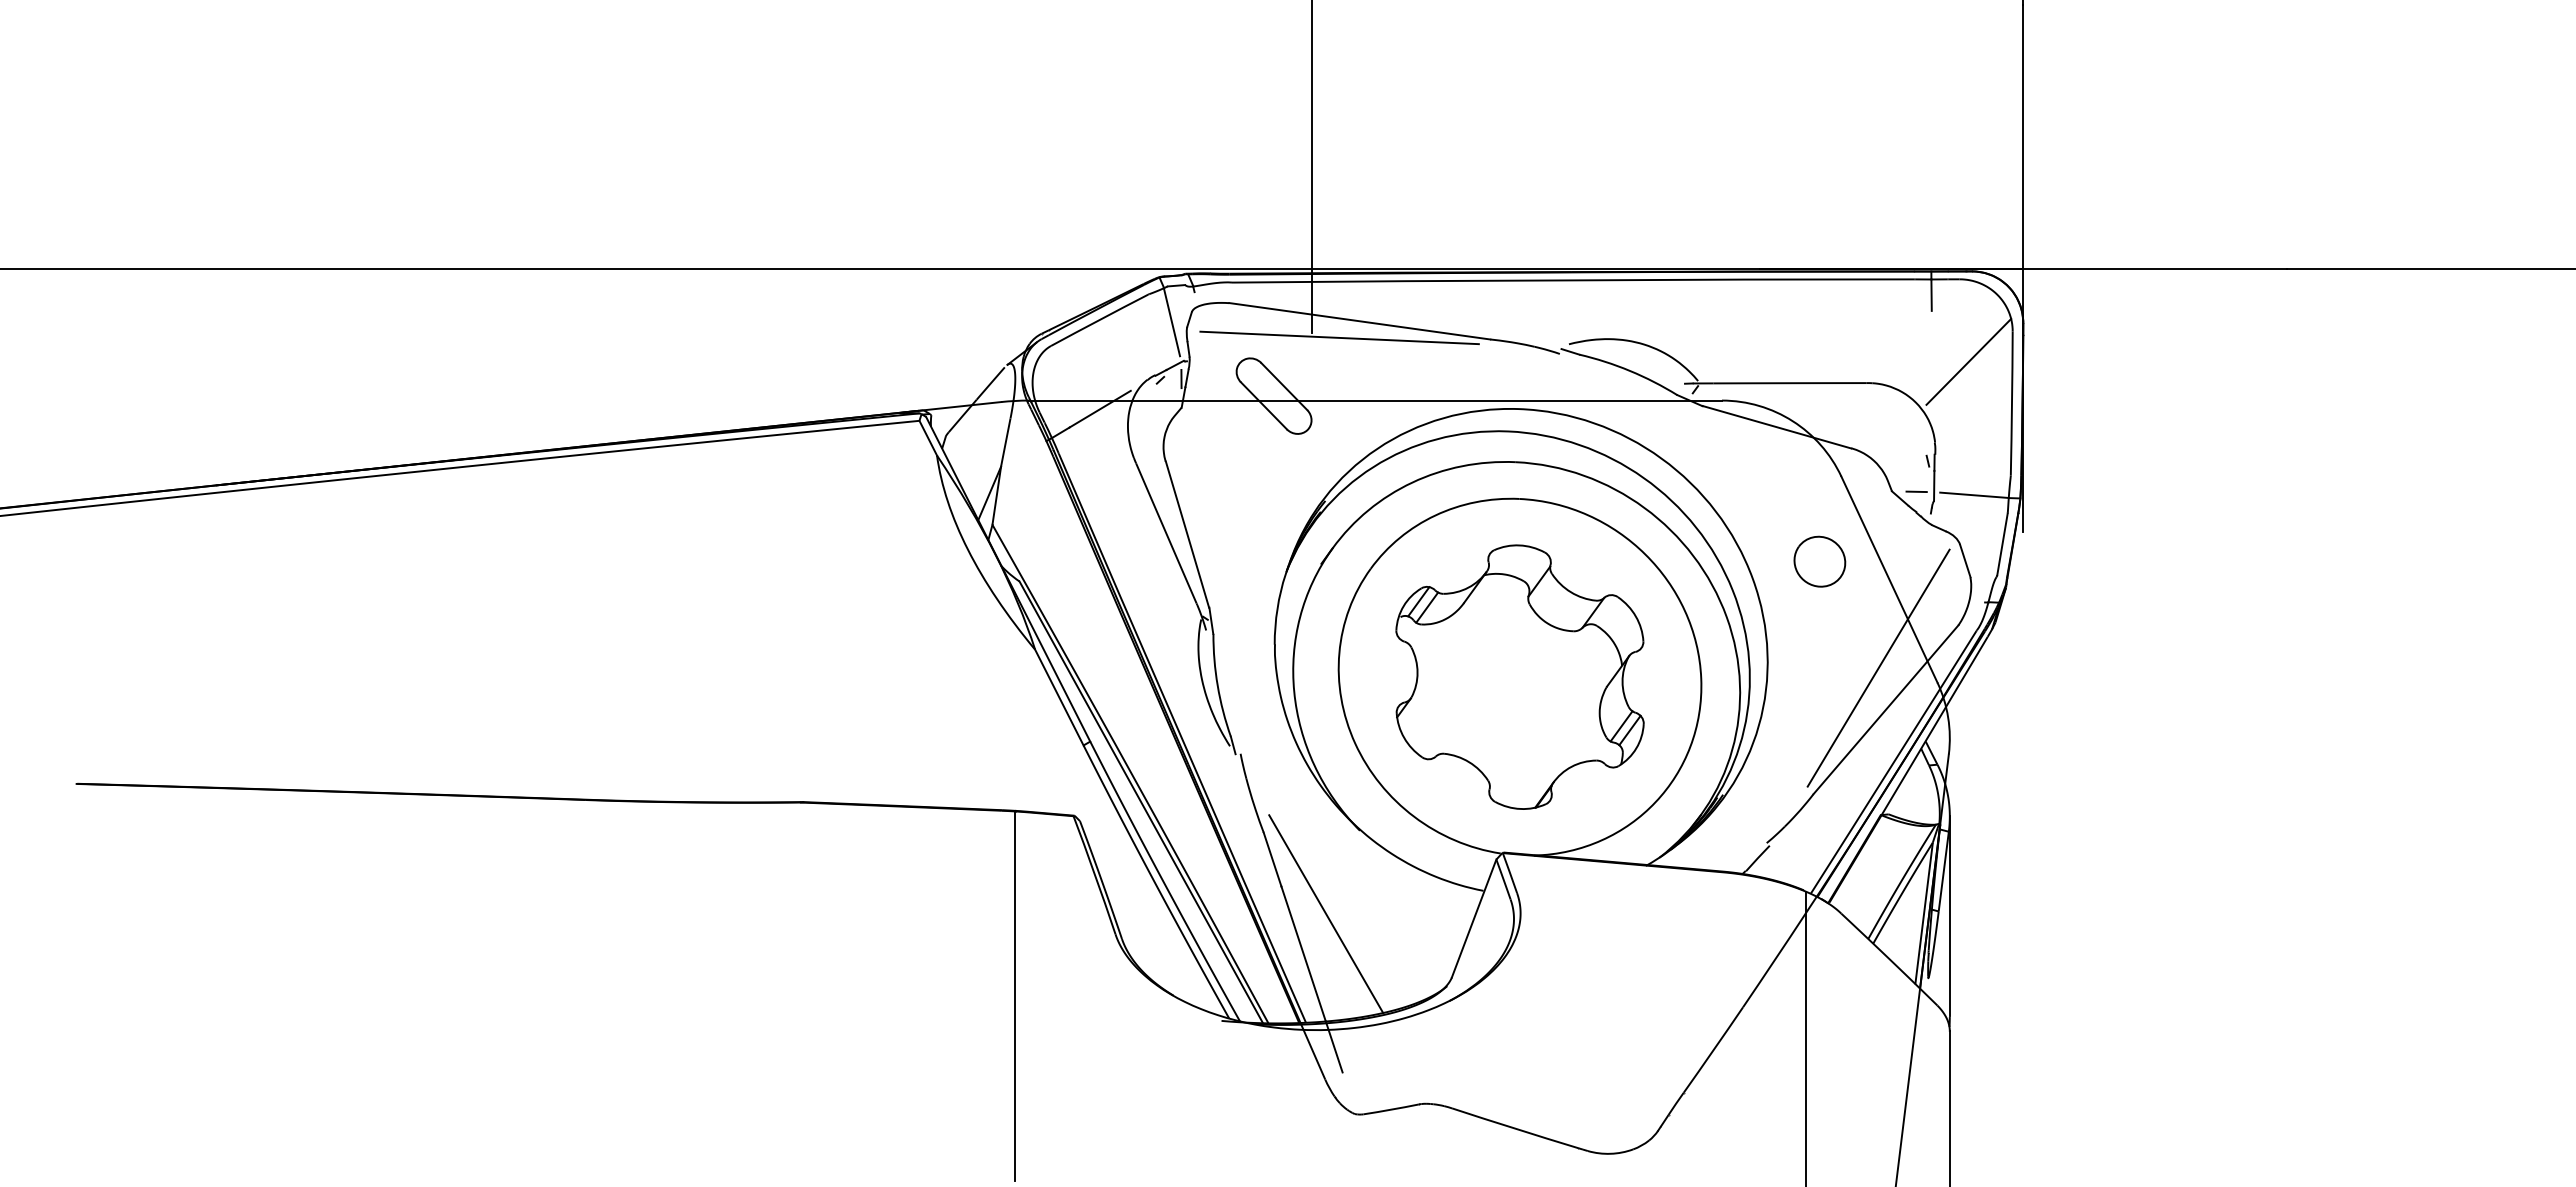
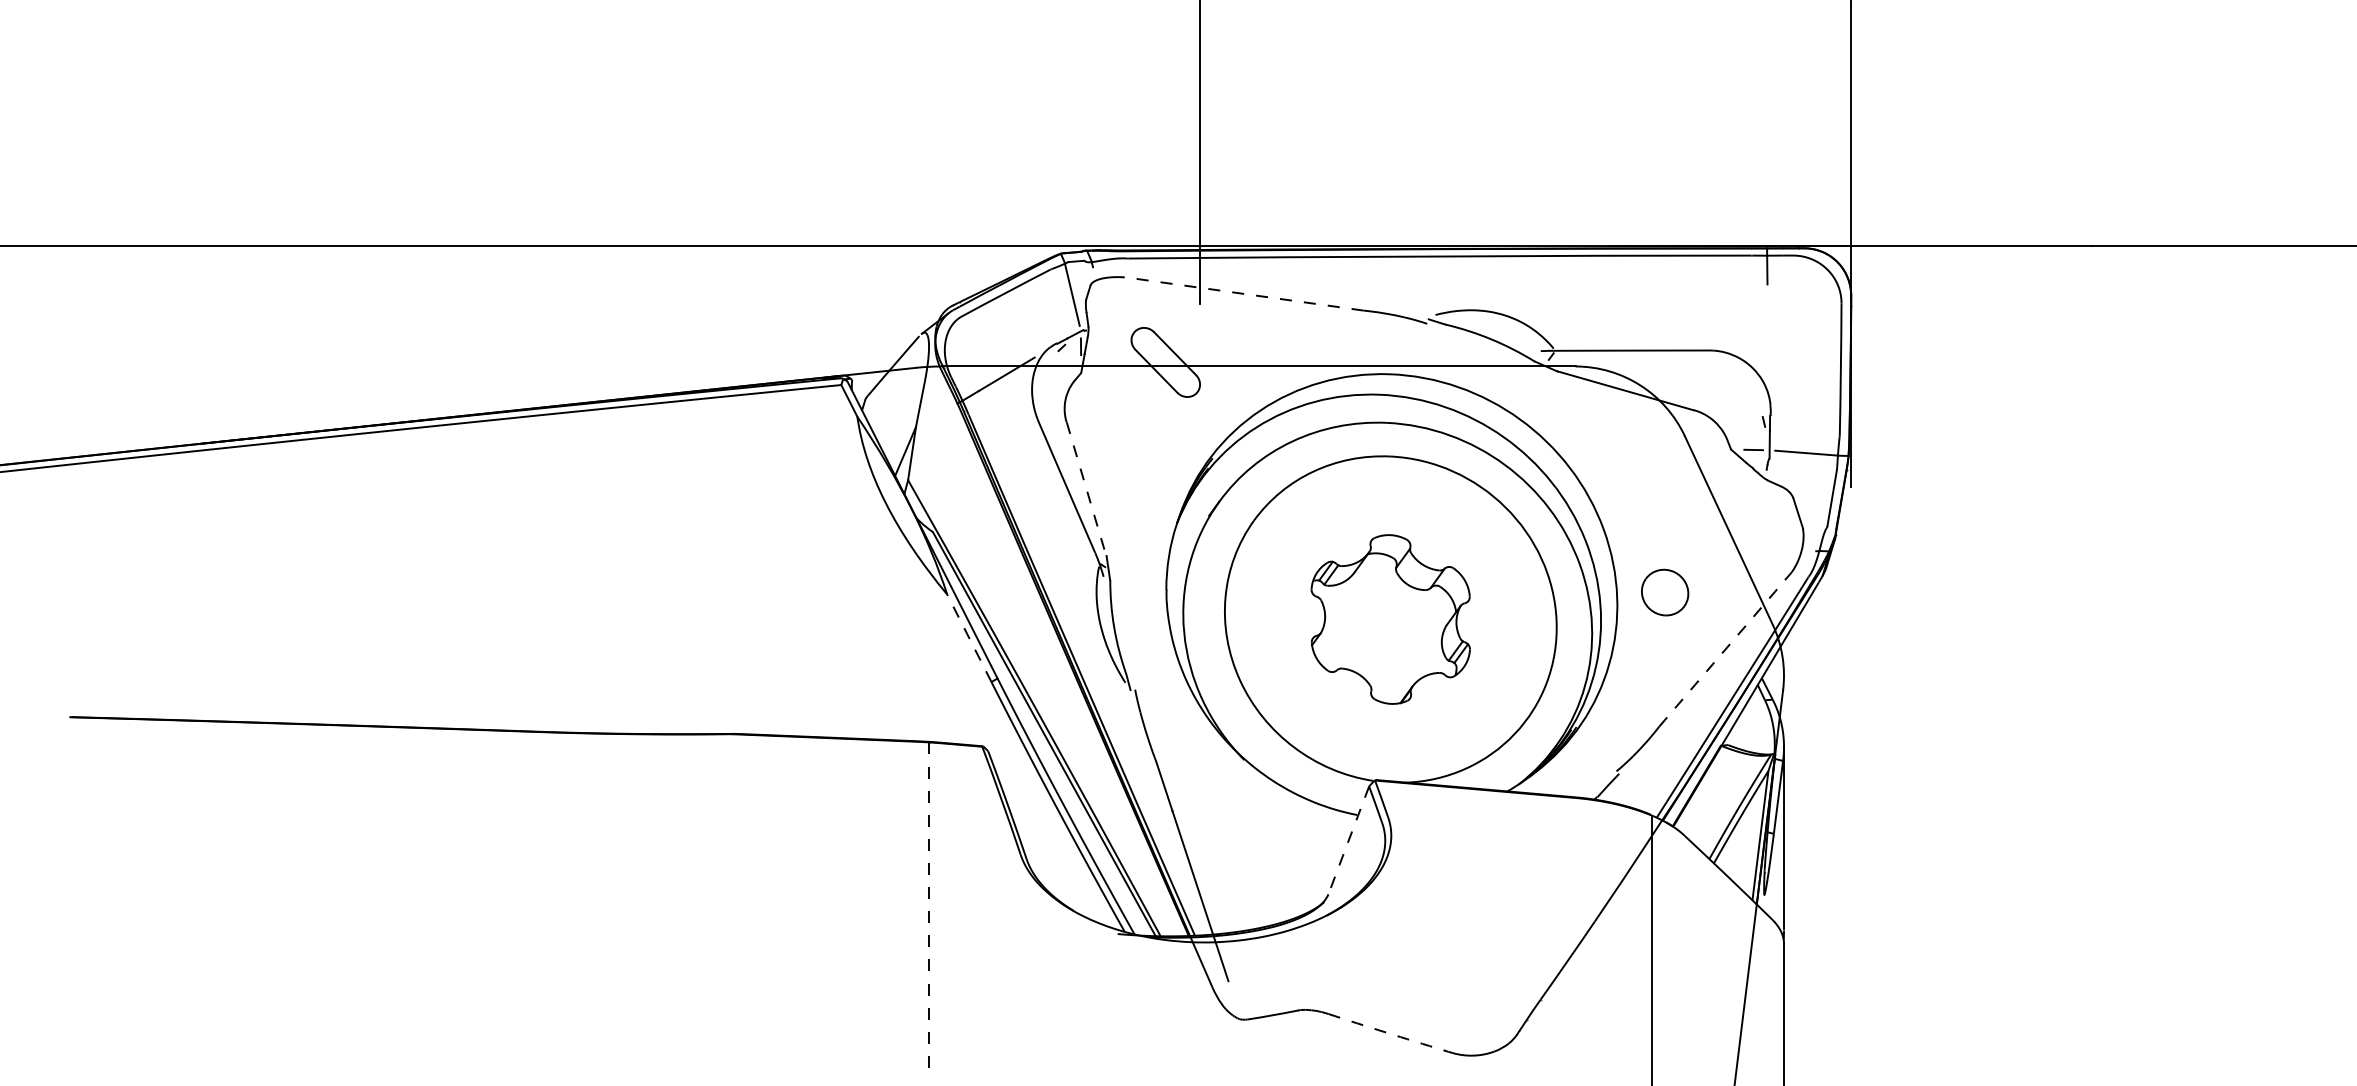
line: (1359, 321) -> (1243, 294), solid -> dashed
line: (1339, 337) -> (1225, 308), removed
line: (1968, 361) -> (1801, 330), removed
line: (1187, 535) -> (1086, 489), solid -> dashed
part: (1819, 561) -> (1664, 592), moved
line: (1878, 667) -> (1718, 610), removed
part: (1519, 676) -> (1390, 618), size x0.7
line: (1059, 697) -> (969, 638), solid -> dashed
line: (1886, 709) -> (1726, 649), solid -> dashed
line: (1326, 913) -> (1213, 835), removed
line: (1473, 918) -> (1348, 840), solid -> dashed
line: (1015, 995) -> (929, 910), solid -> dashed
arc: (1515, 1128) -> (1386, 1032), solid -> dashed

